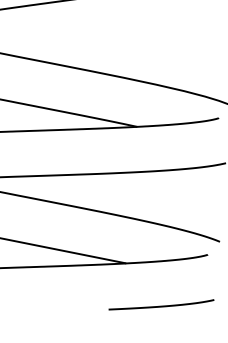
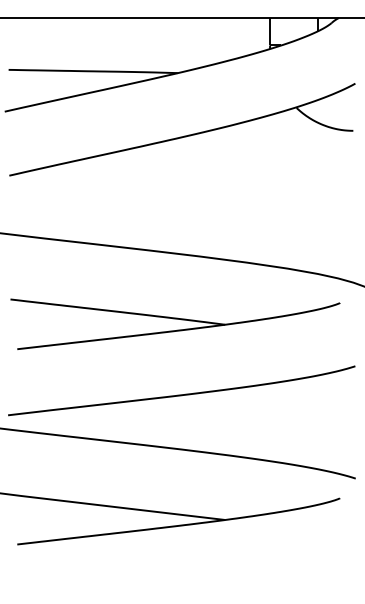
curve: (161, 306) -> (279, 576), removed

